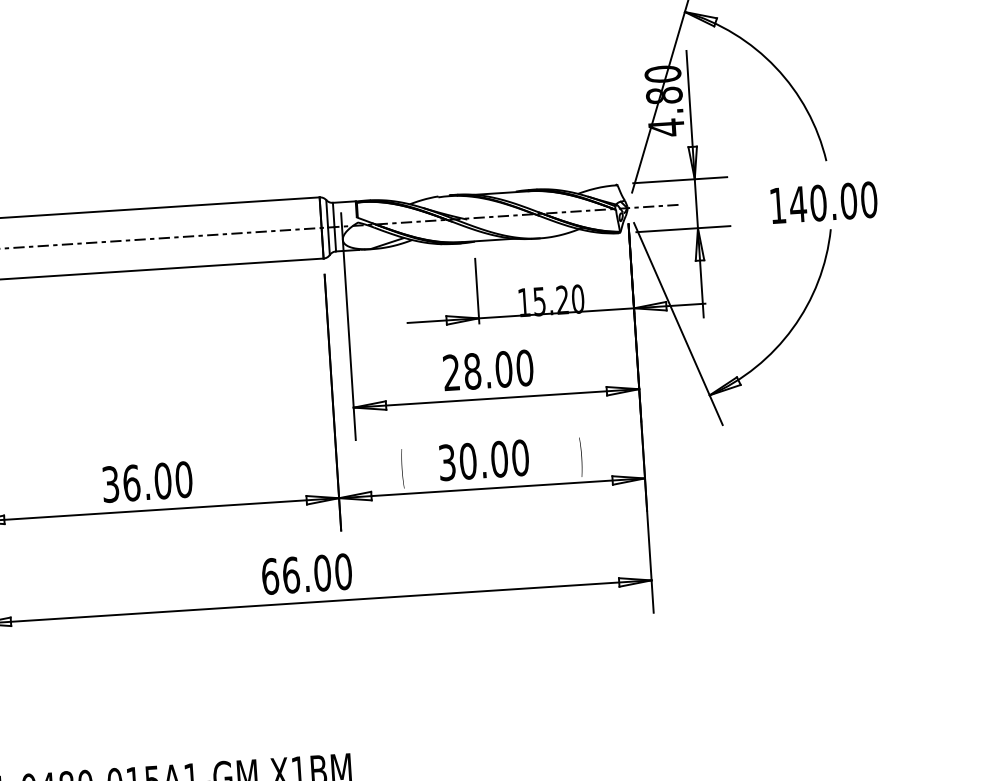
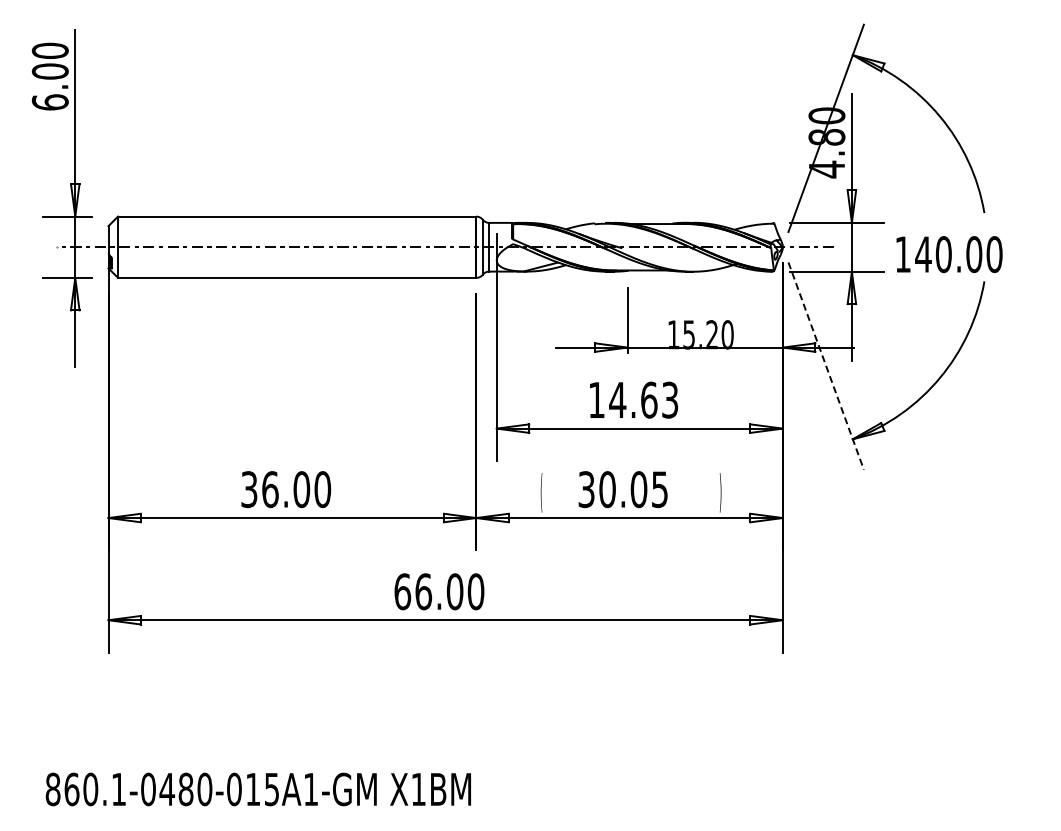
text: (824, 202) -> (949, 254), moved
line: (678, 324) -> (826, 366), solid -> dashed
text: (488, 369) -> (633, 399), 28.00 -> 14.63
text: (520, 457) -> (659, 489), 30.00 -> 30.05

